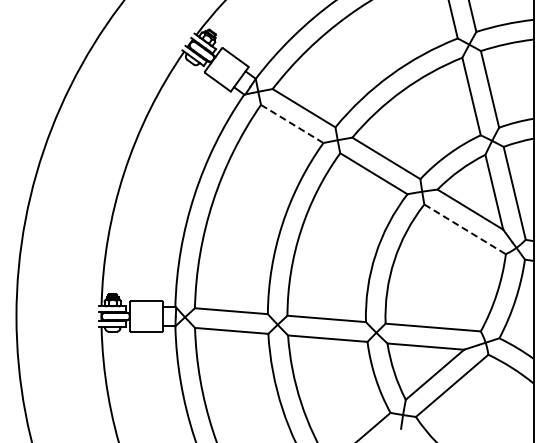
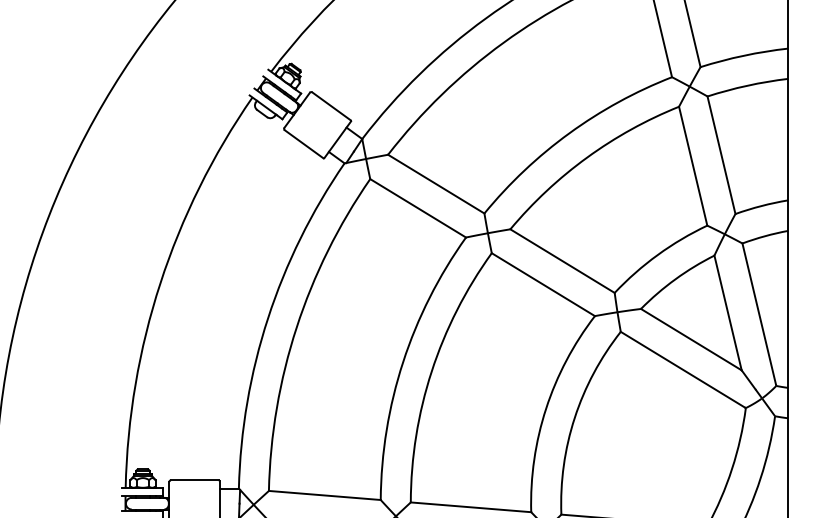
line: (292, 123) -> (418, 207), dashed -> solid
line: (465, 229) -> (683, 370), dashed -> solid

